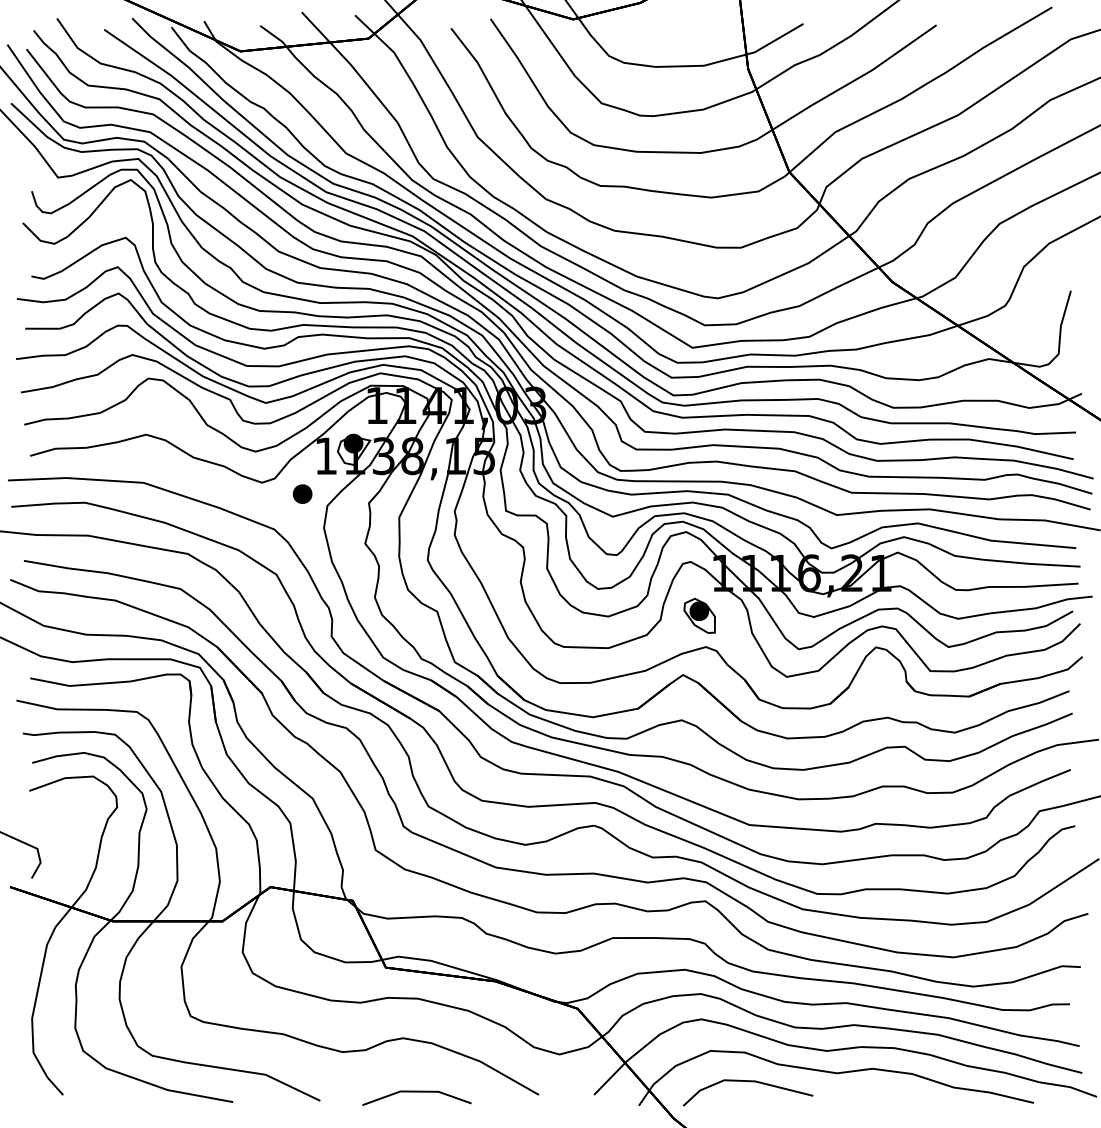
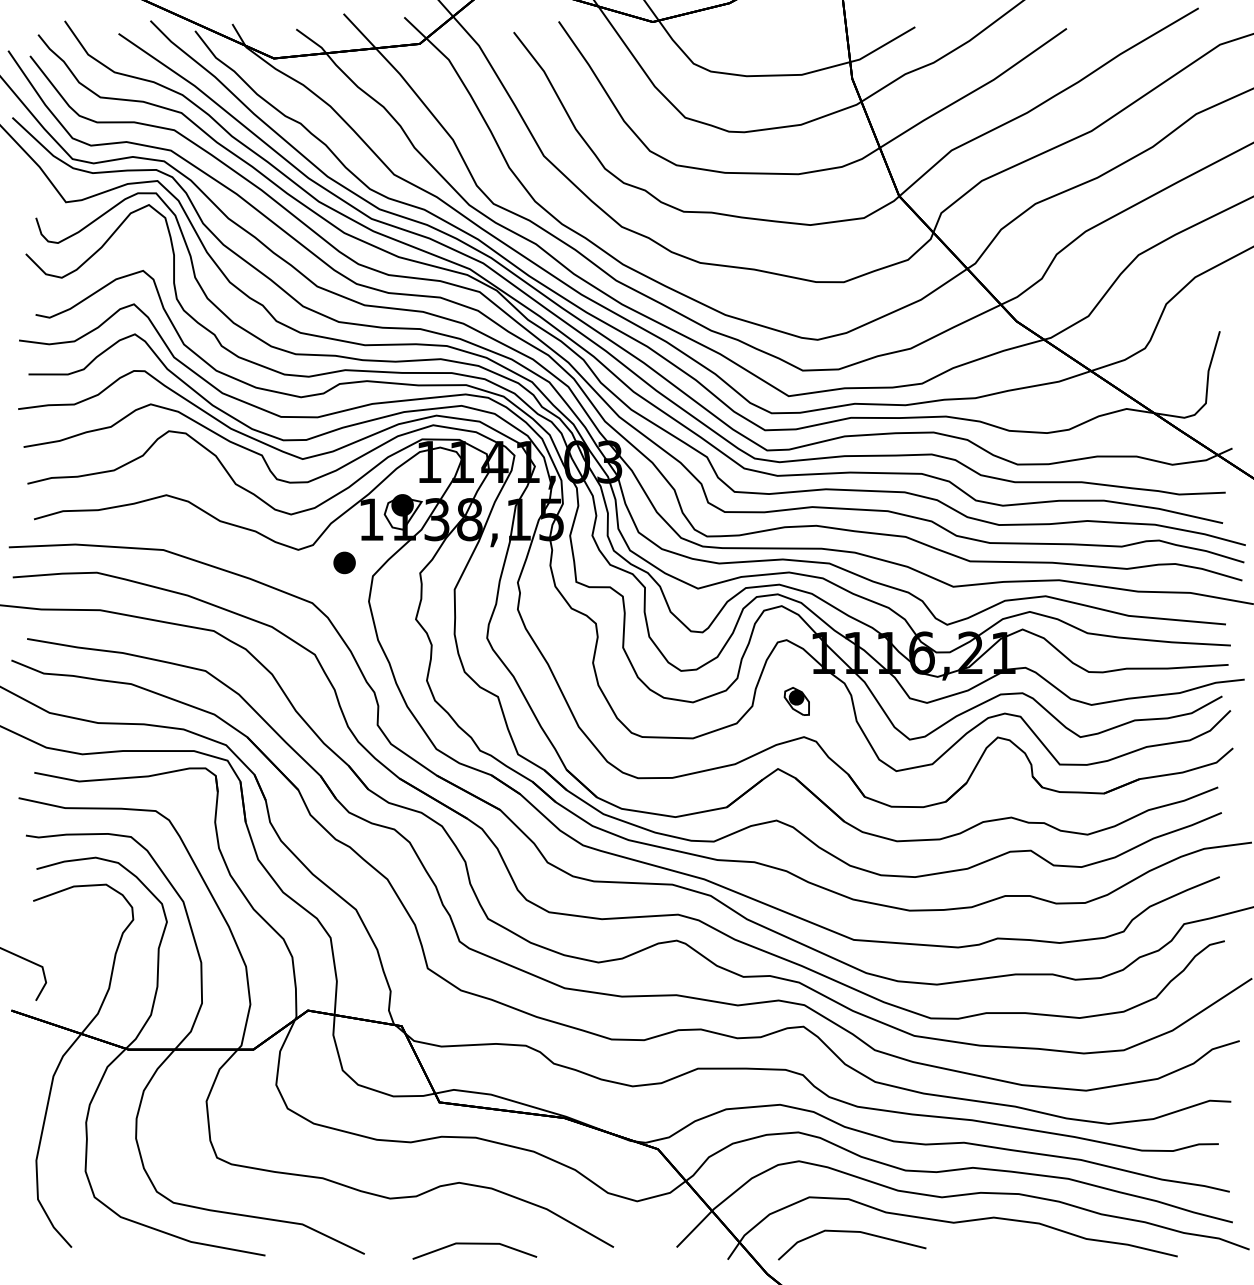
part: (699, 615) -> (796, 701), size x0.7

